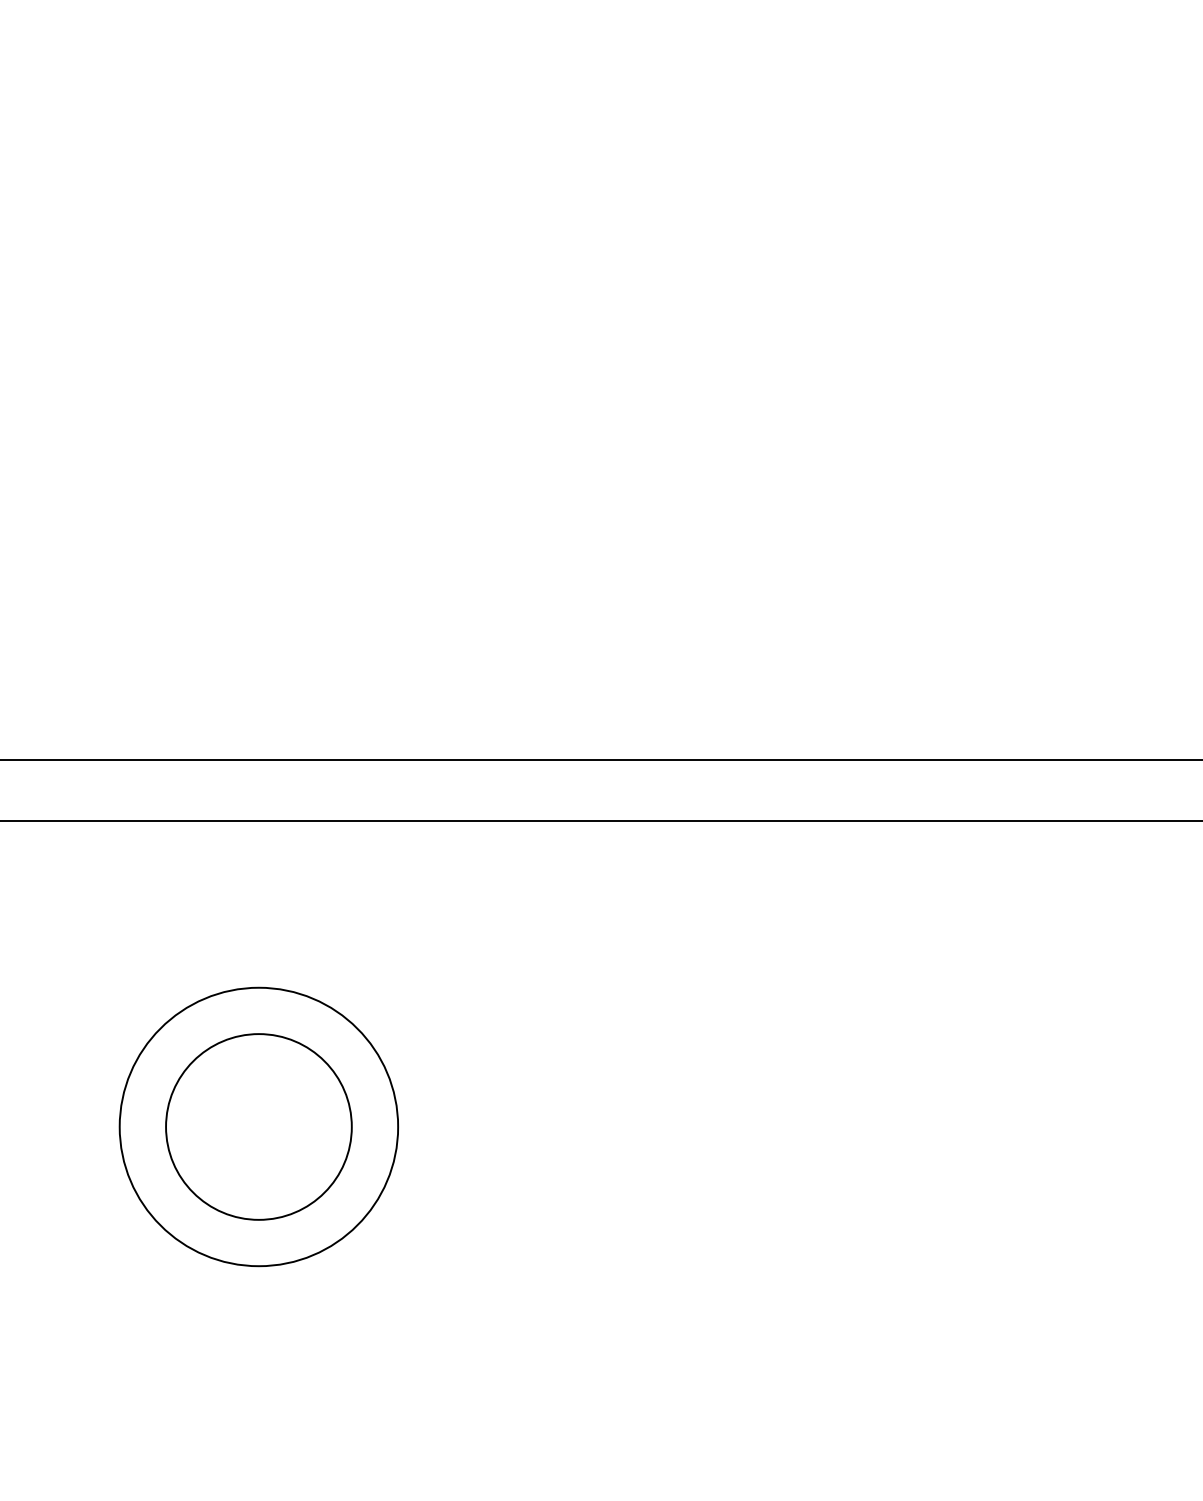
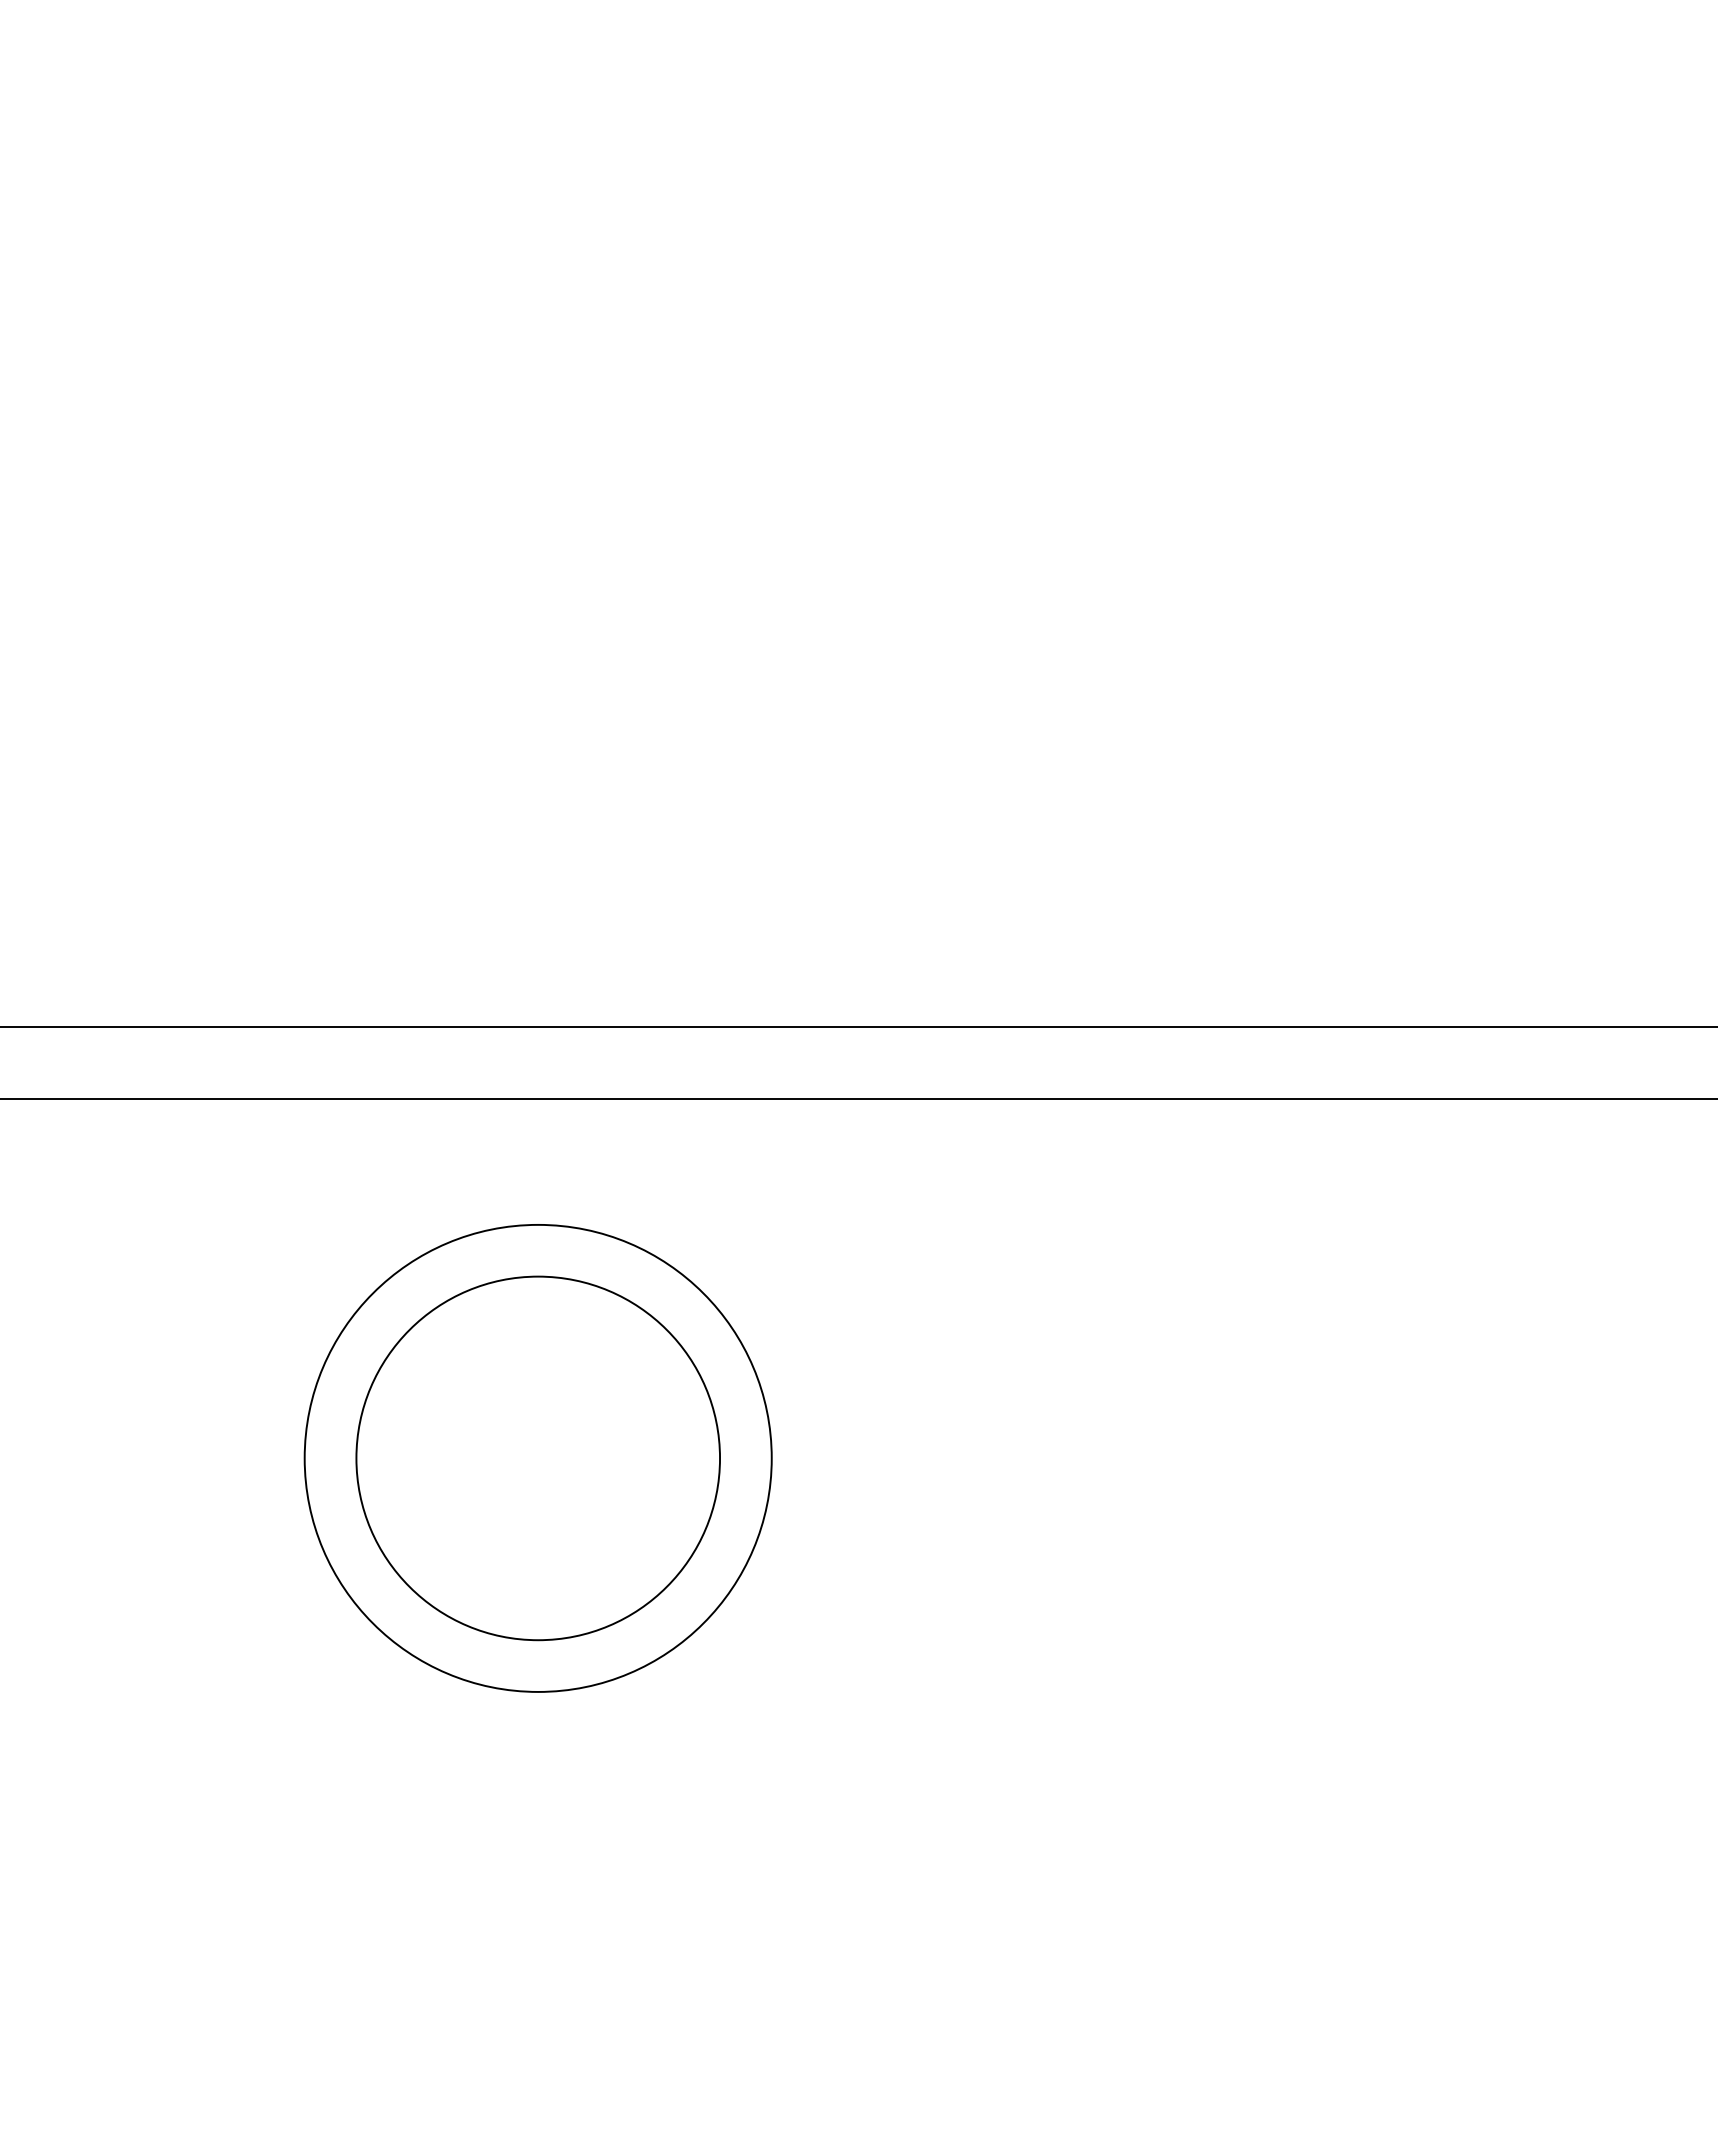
circle: (258, 1126) -> (537, 1457), size x1.43
circle: (259, 1127) -> (538, 1458), size x1.67

